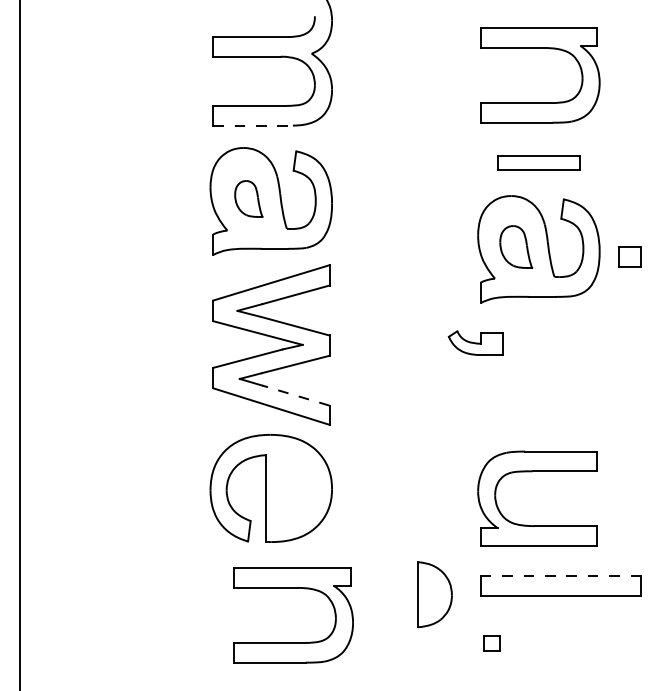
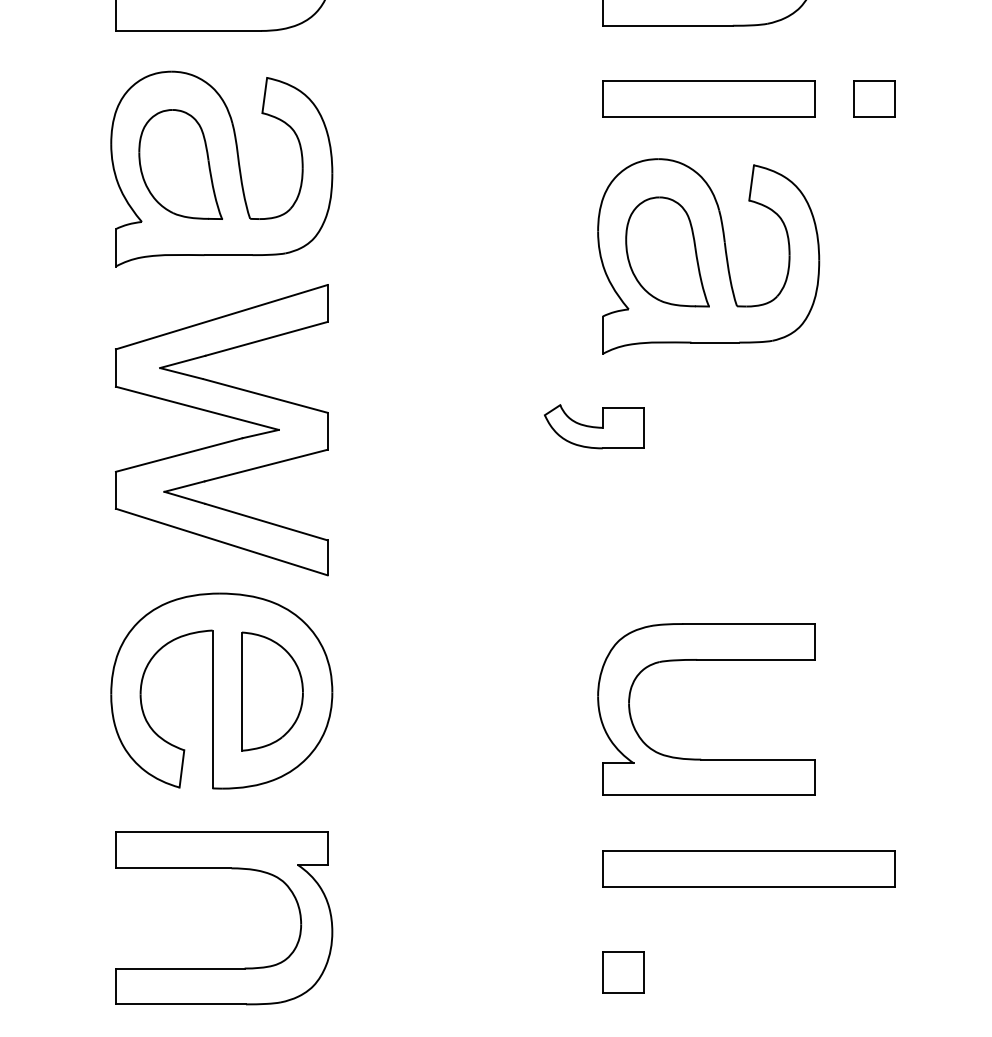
line: (253, 125) -> (189, 30), dashed -> solid
part: (538, 162) -> (707, 98), size x1.43
part: (248, 198) -> (180, 163), size x1.67
part: (515, 246) -> (666, 250), size x1.43
part: (629, 256) -> (873, 98), moved
line: (295, 395) -> (265, 521), dashed -> solid
line: (560, 576) -> (747, 851), dashed -> solid
part: (293, 588) -> (223, 869), moved
part: (434, 594) -> (271, 691), moved
part: (491, 643) -> (622, 973), size x1.43

